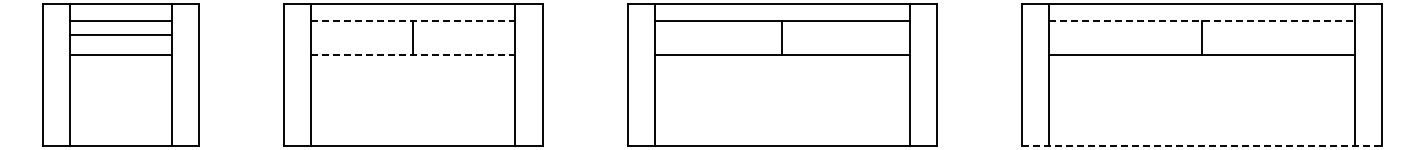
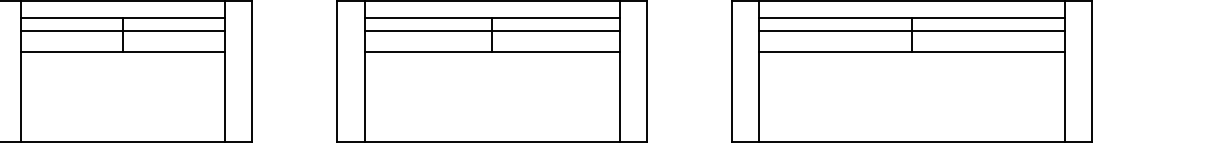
line: (413, 21) -> (123, 17), dashed -> solid
line: (1202, 21) -> (912, 17), dashed -> solid
line: (413, 34) -> (123, 30), added
line: (781, 34) -> (491, 30), added
line: (1202, 34) -> (912, 30), added
line: (413, 55) -> (123, 51), dashed -> solid
line: (1202, 145) -> (912, 141), dashed -> solid

